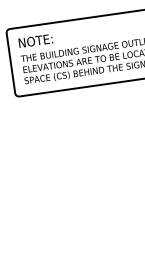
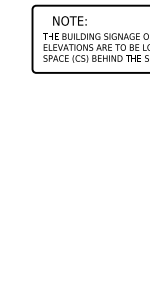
text: (35, 40) -> (69, 20), moved

